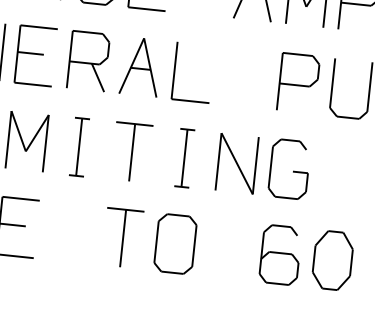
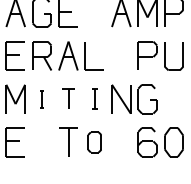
part: (78, 147) -> (41, 99), size x0.6
part: (132, 151) -> (68, 98), size x0.7
part: (183, 158) -> (94, 99), size x0.7
part: (174, 244) -> (94, 142), size x0.7

